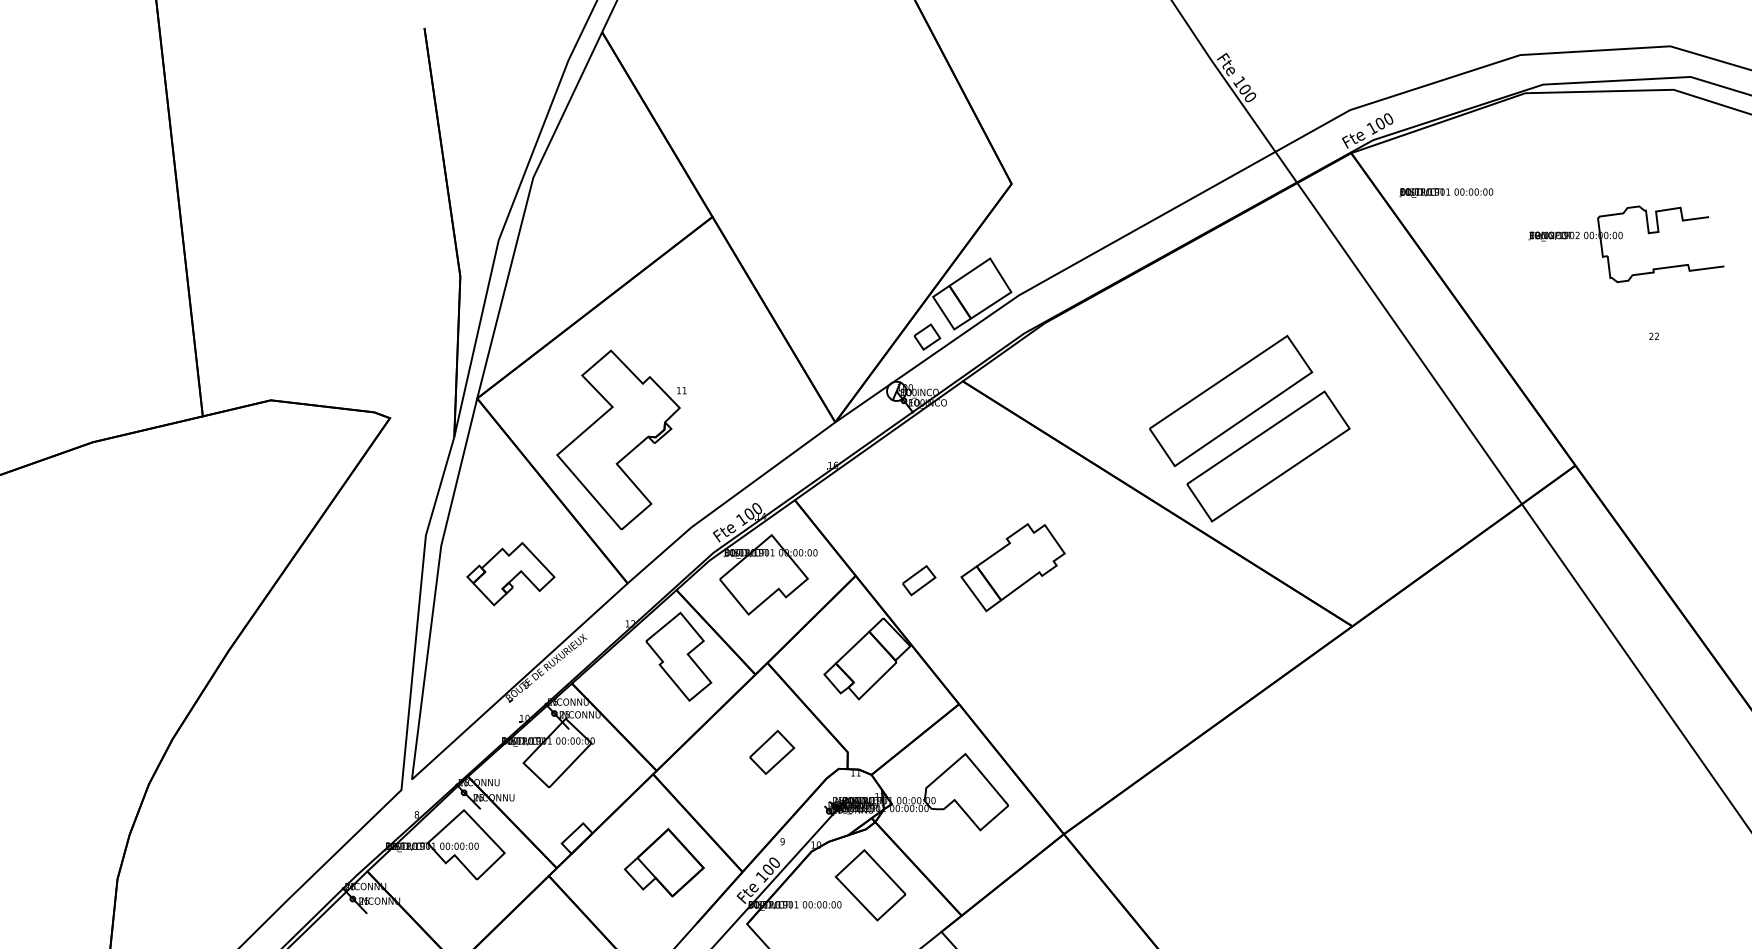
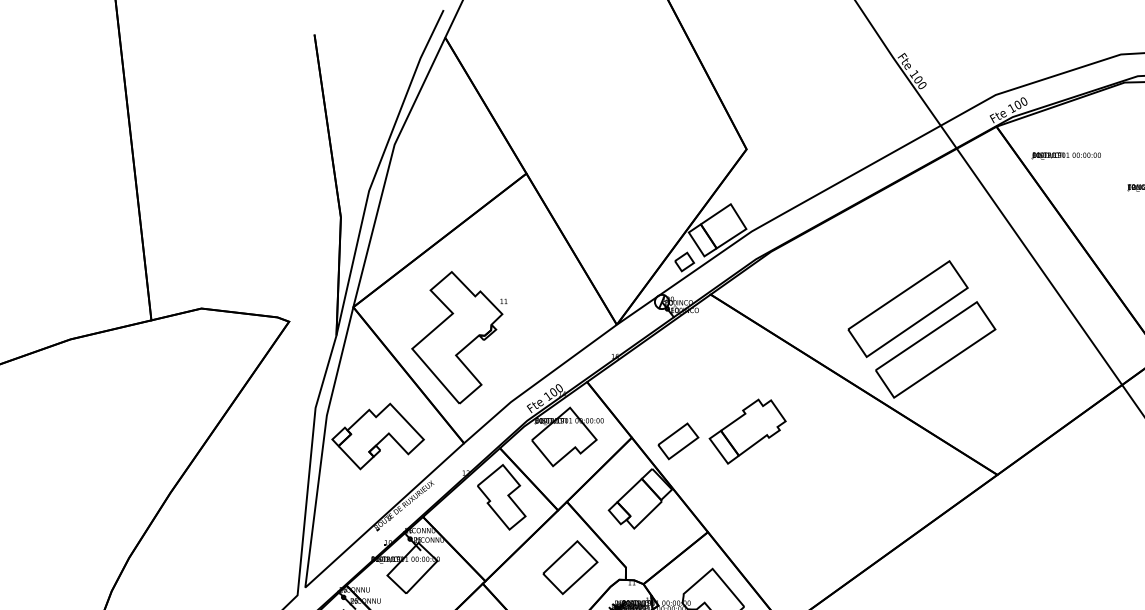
part: (510, 573) -> (377, 436), size x1.43
part: (919, 580) -> (678, 441), size x1.67
part: (771, 752) -> (569, 567), size x1.67

